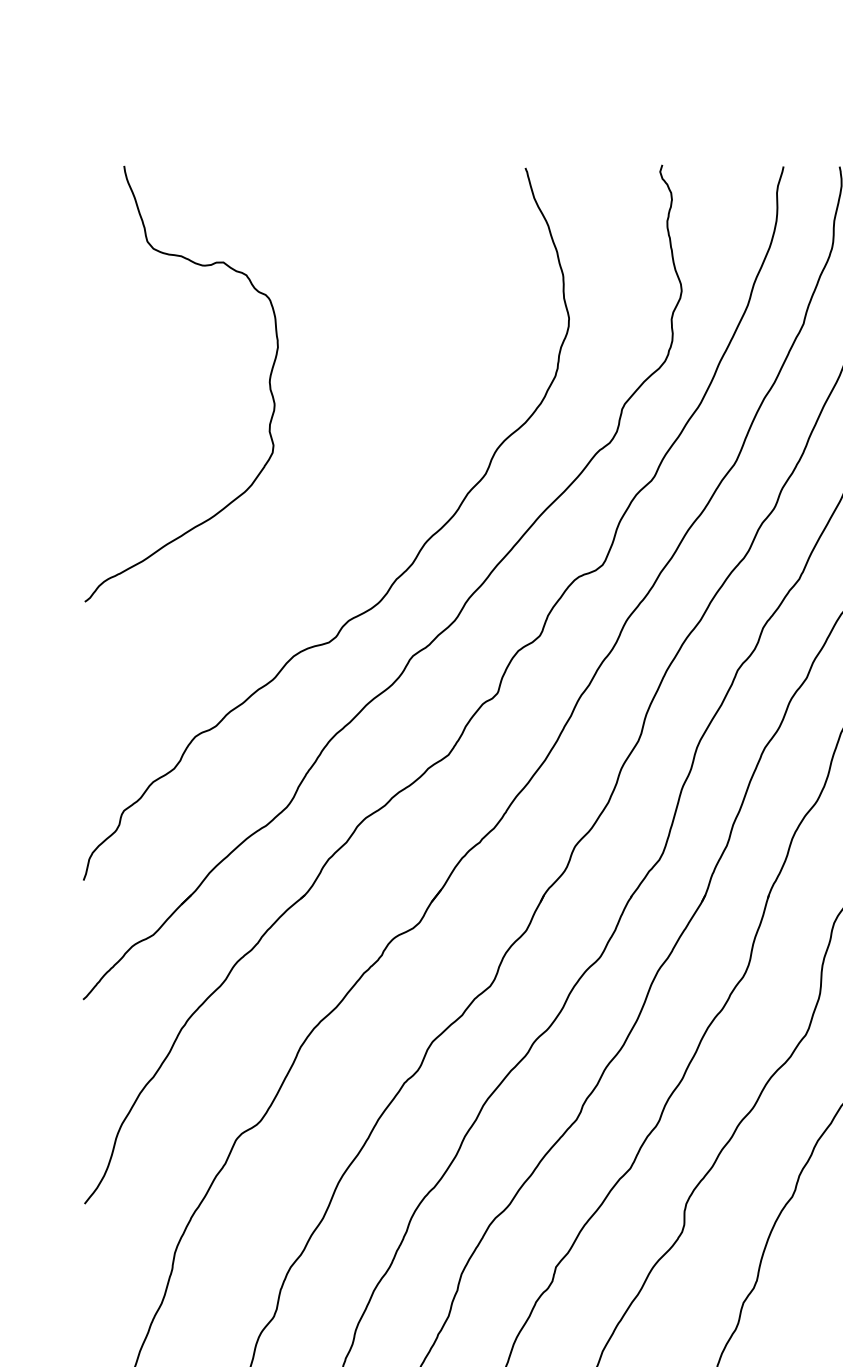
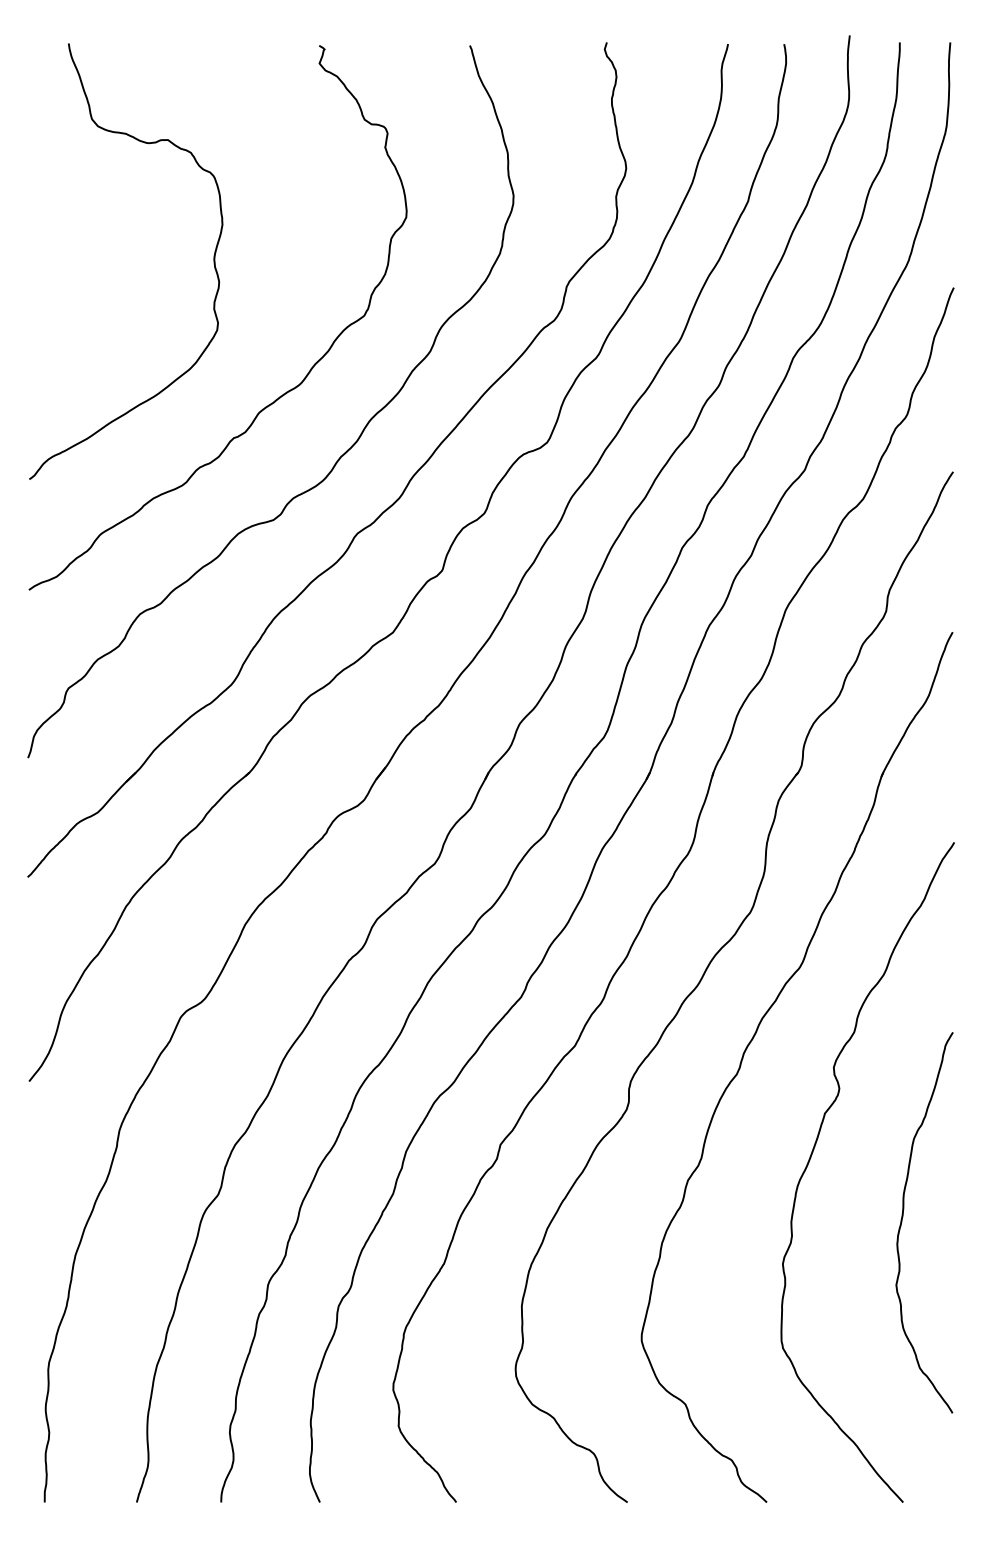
curve: (335, 517) -> (280, 395), added

